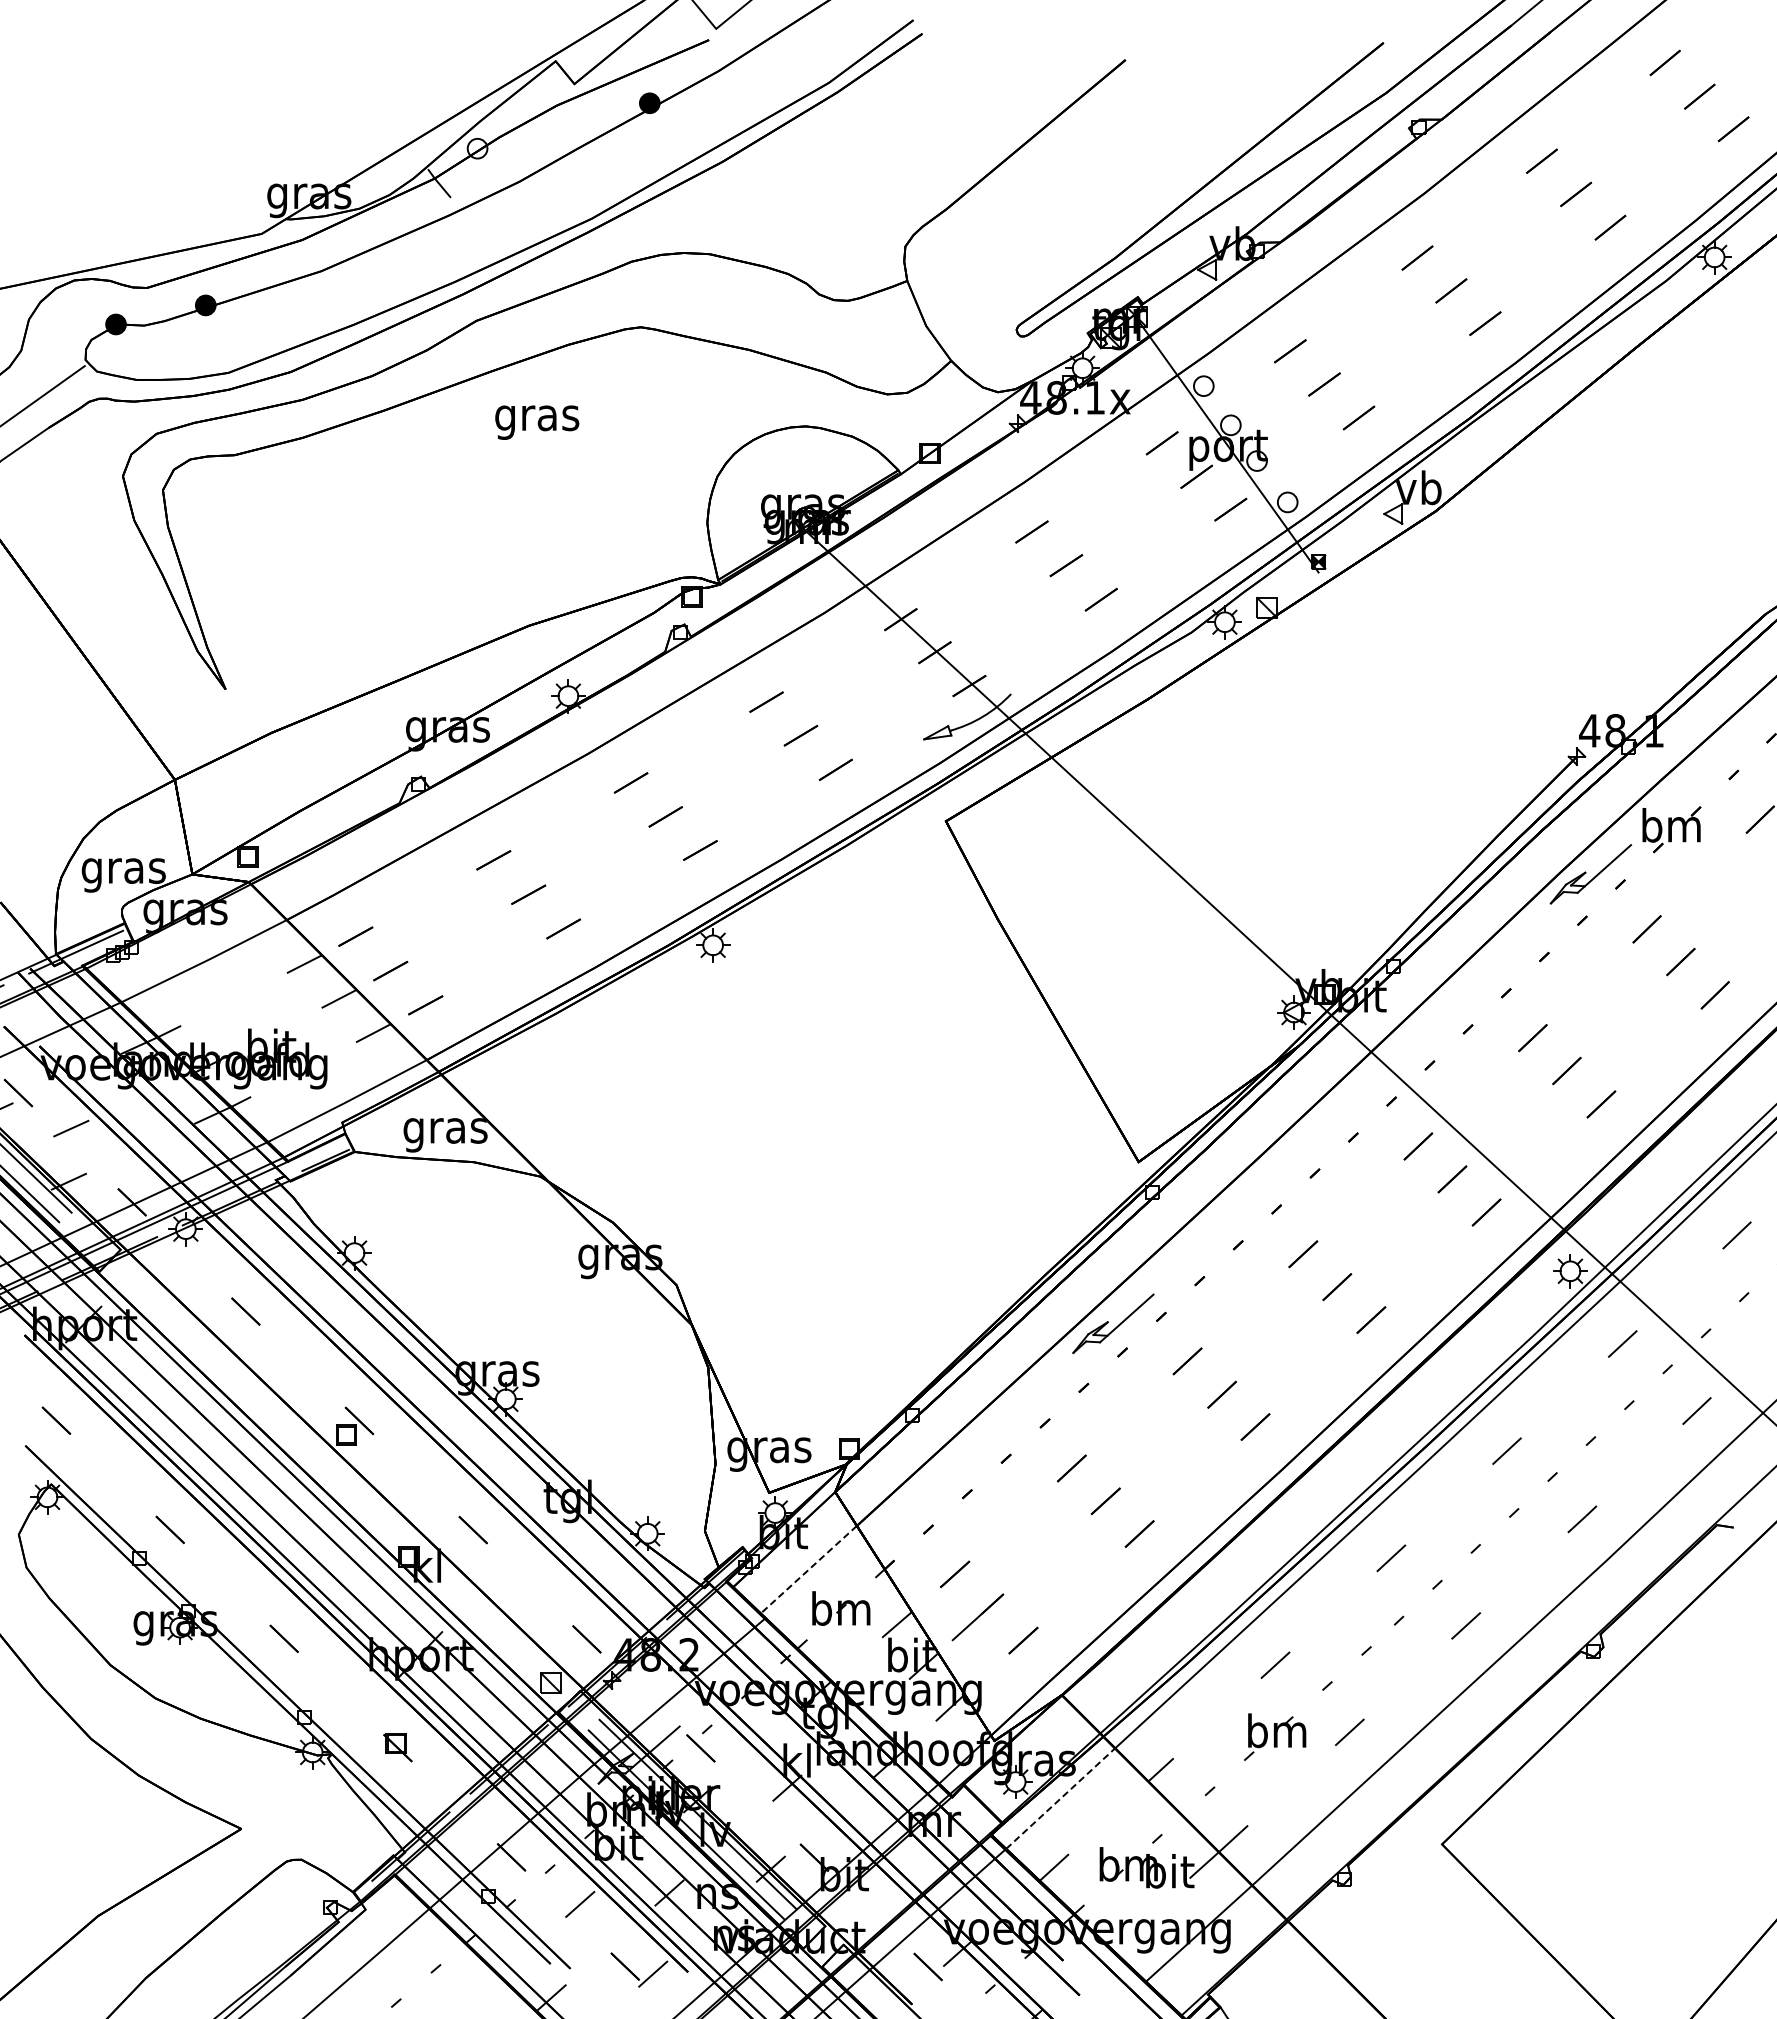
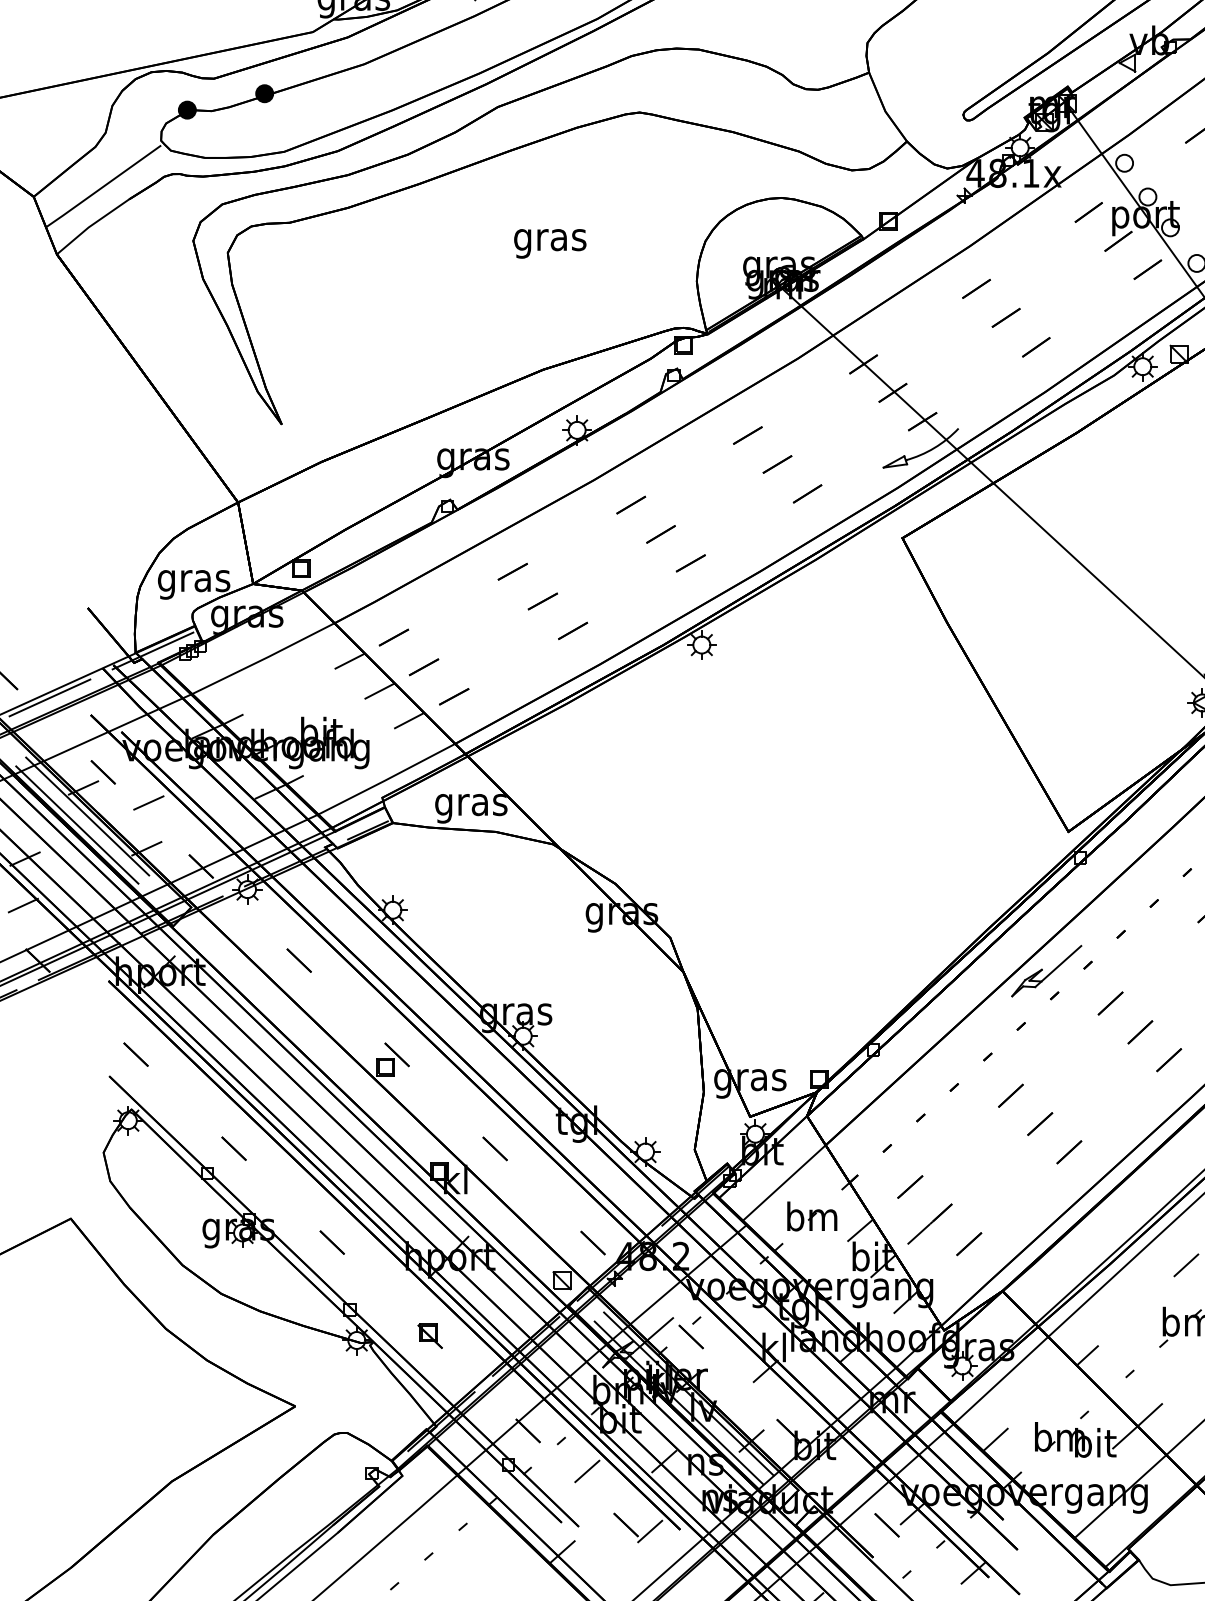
text: (537, 422) -> (550, 243), moved
line: (808, 1569) -> (784, 1182), dashed -> solid
line: (1061, 1798) -> (1001, 1380), dashed -> solid

